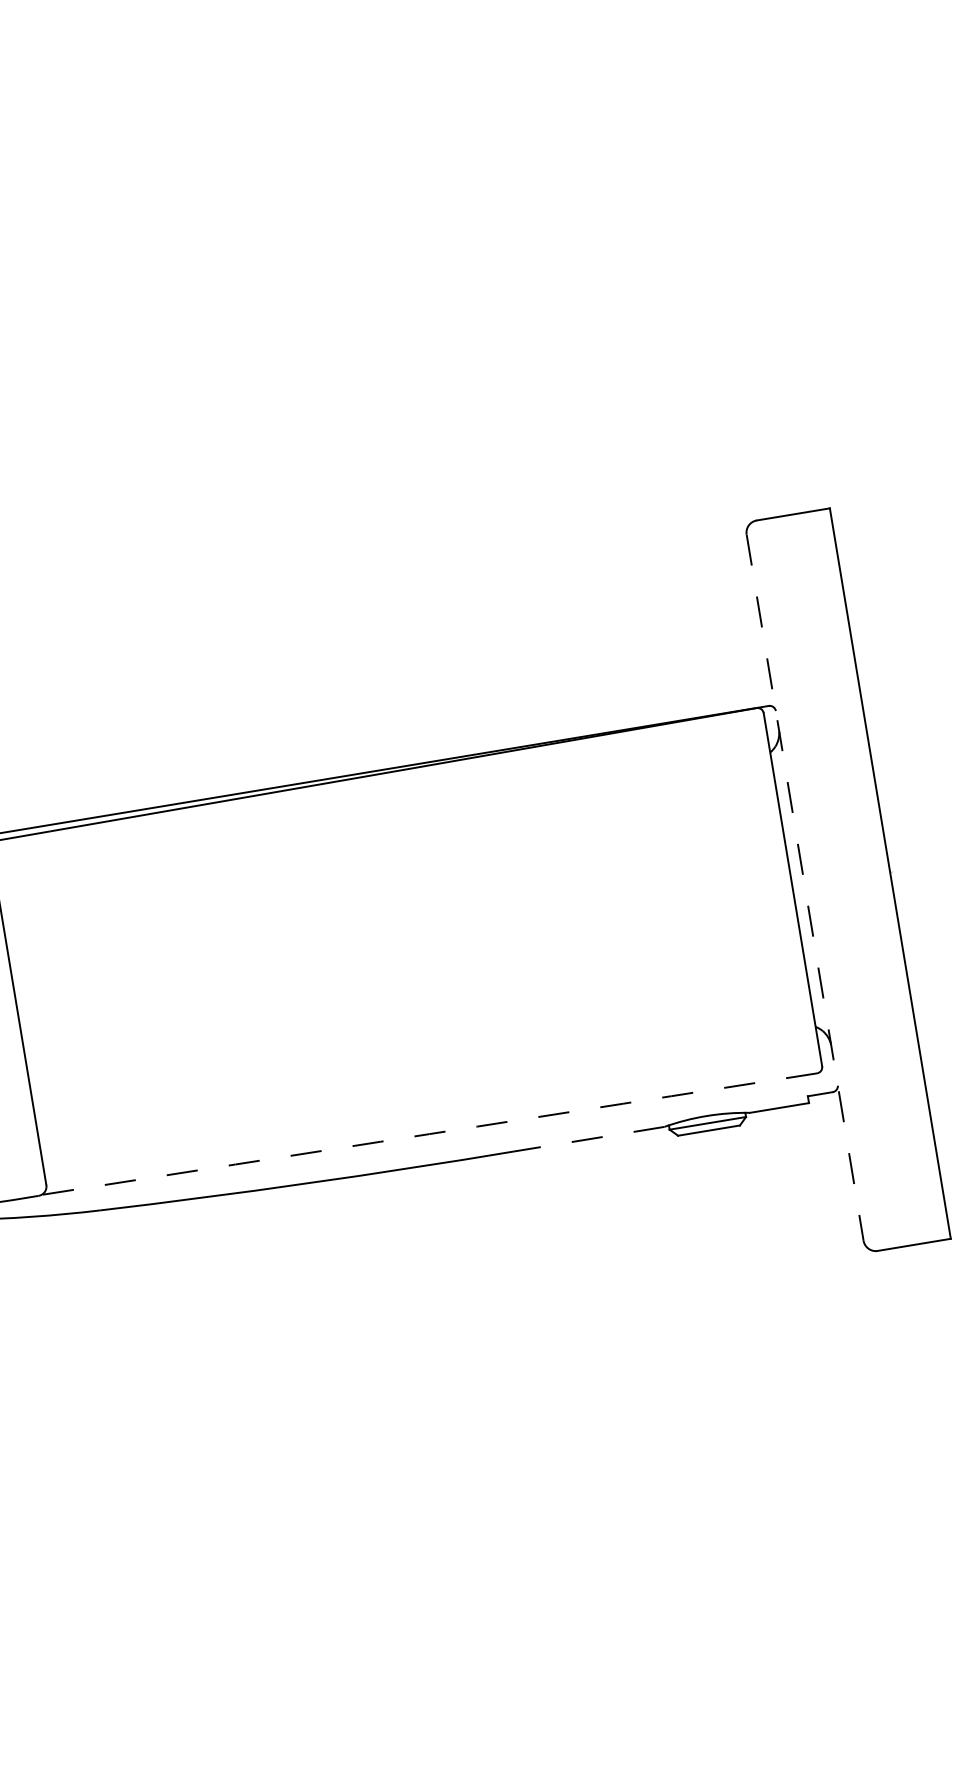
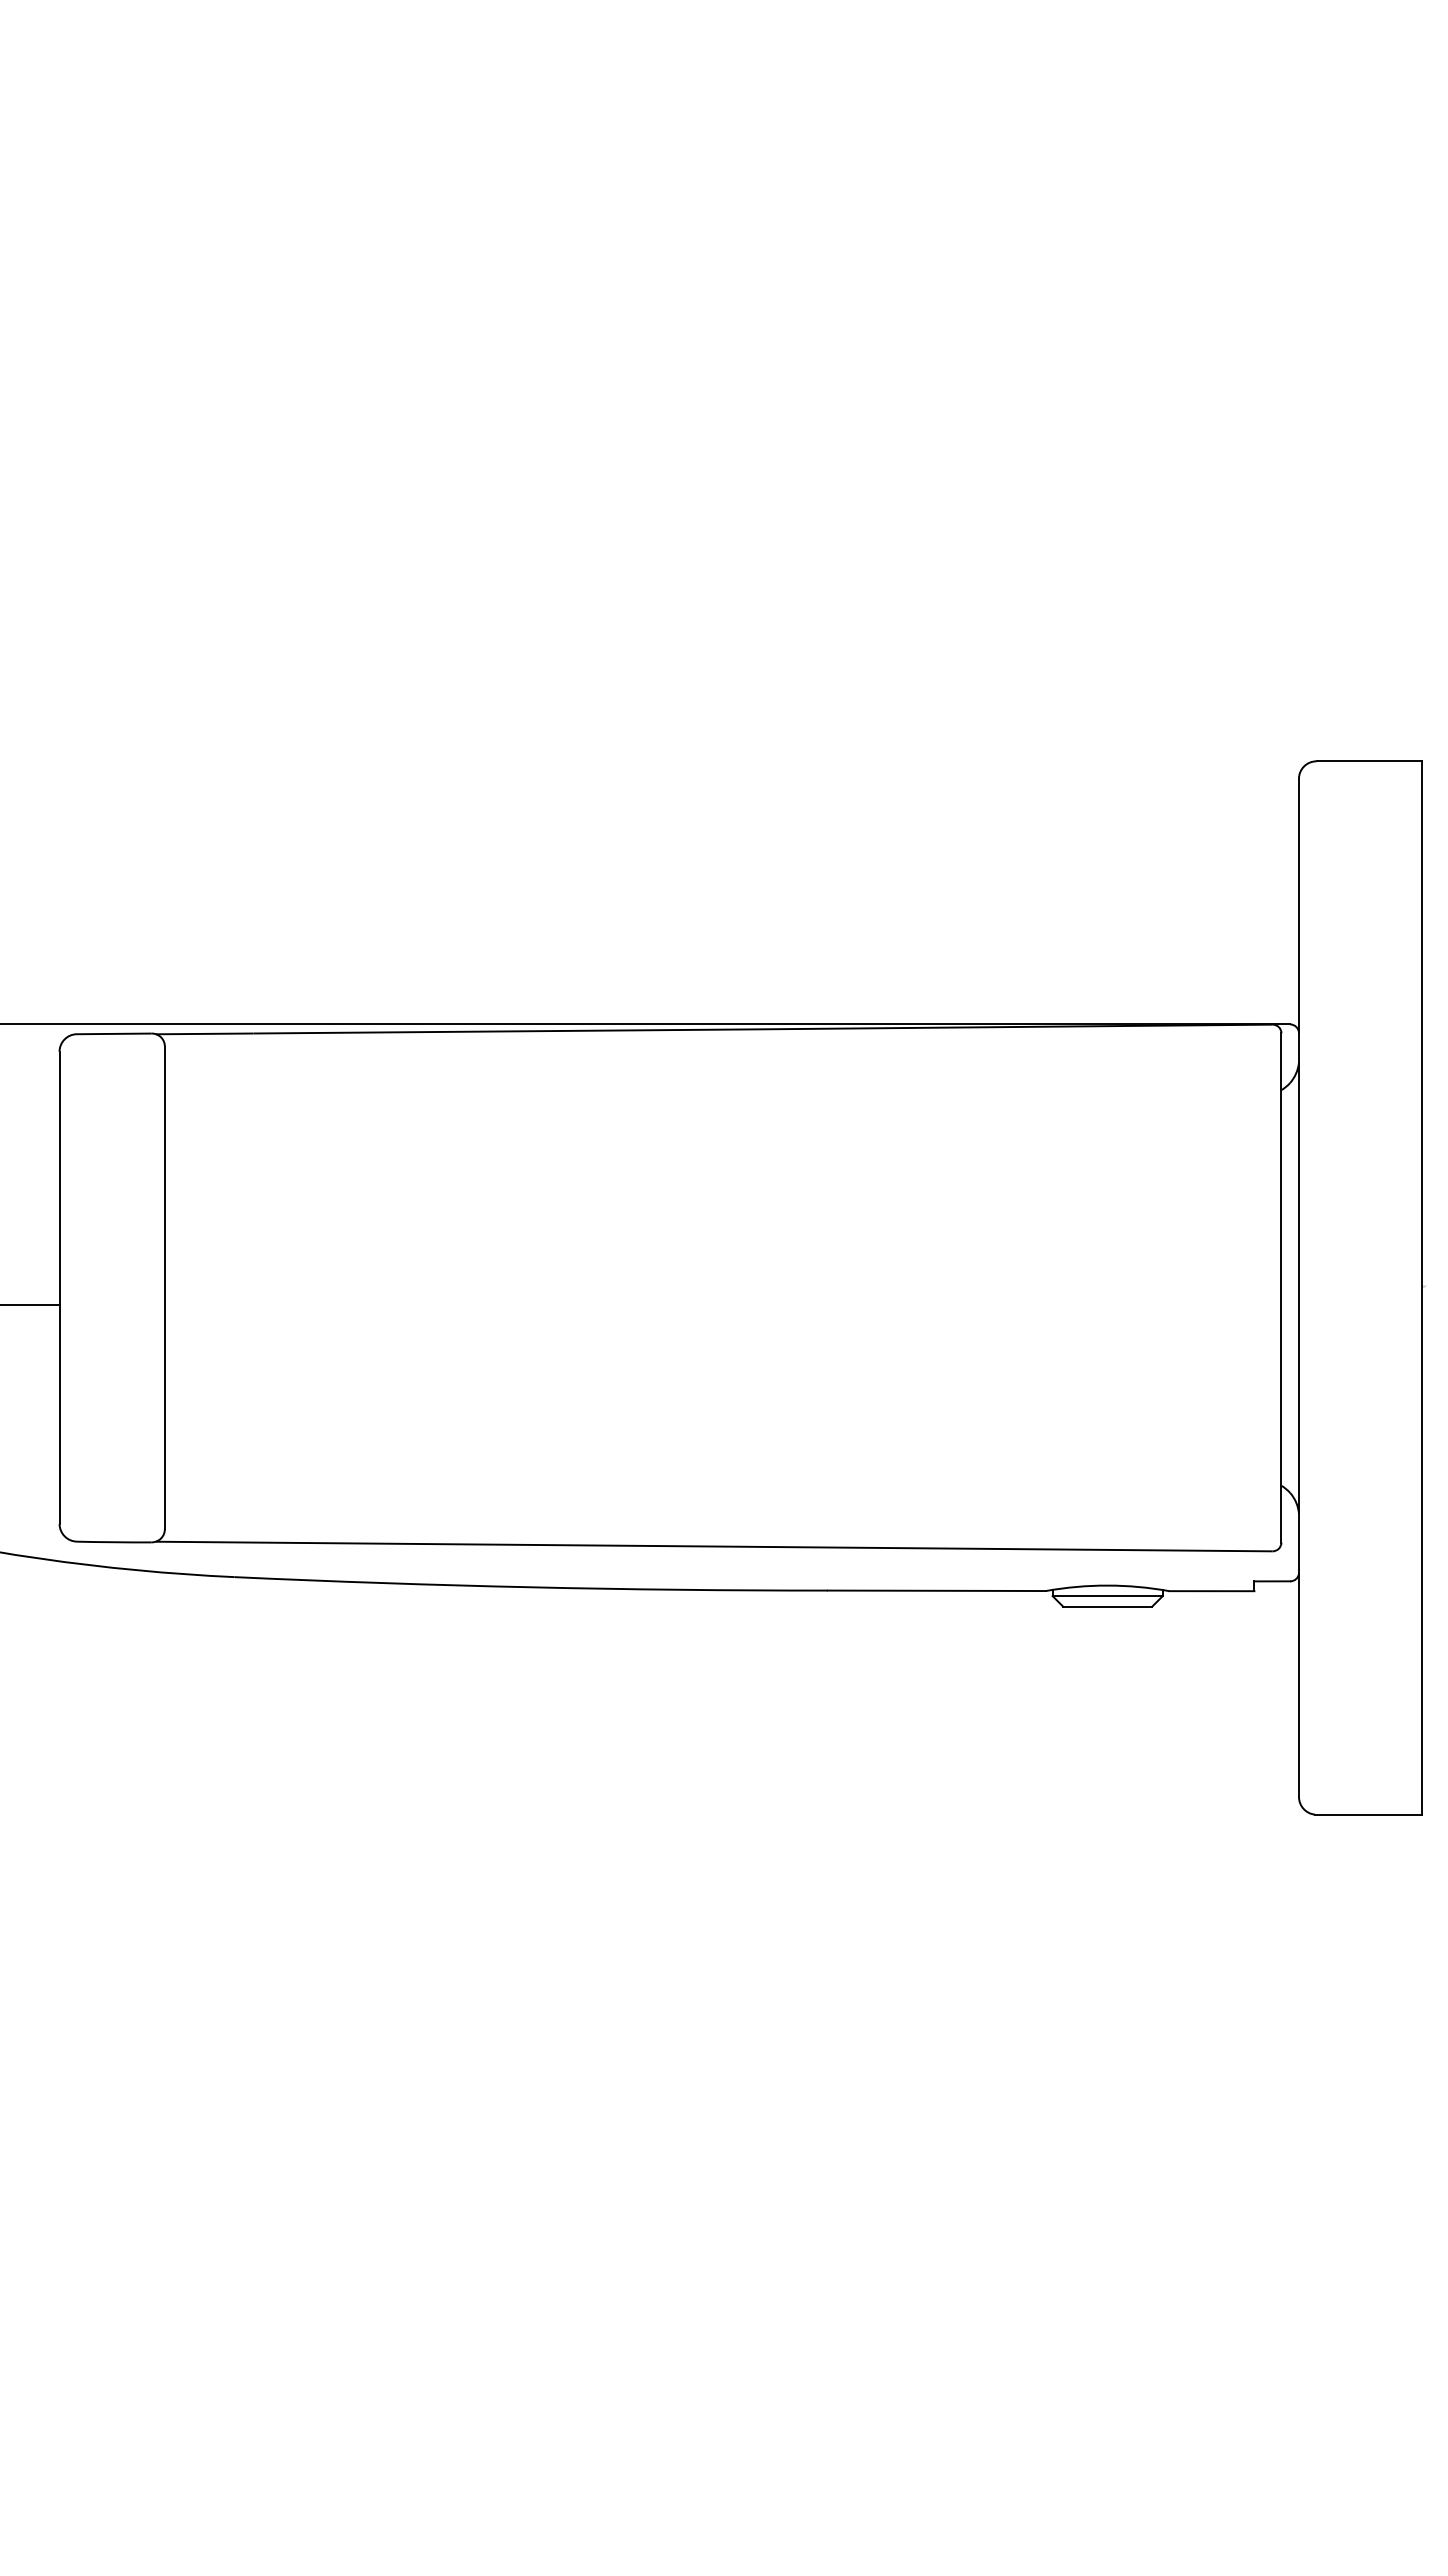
line: (805, 888) -> (1299, 1288), dashed -> solid
arc: (429, 1134) -> (714, 1546), dashed -> solid
line: (588, 1139) -> (936, 1590), dashed -> solid

